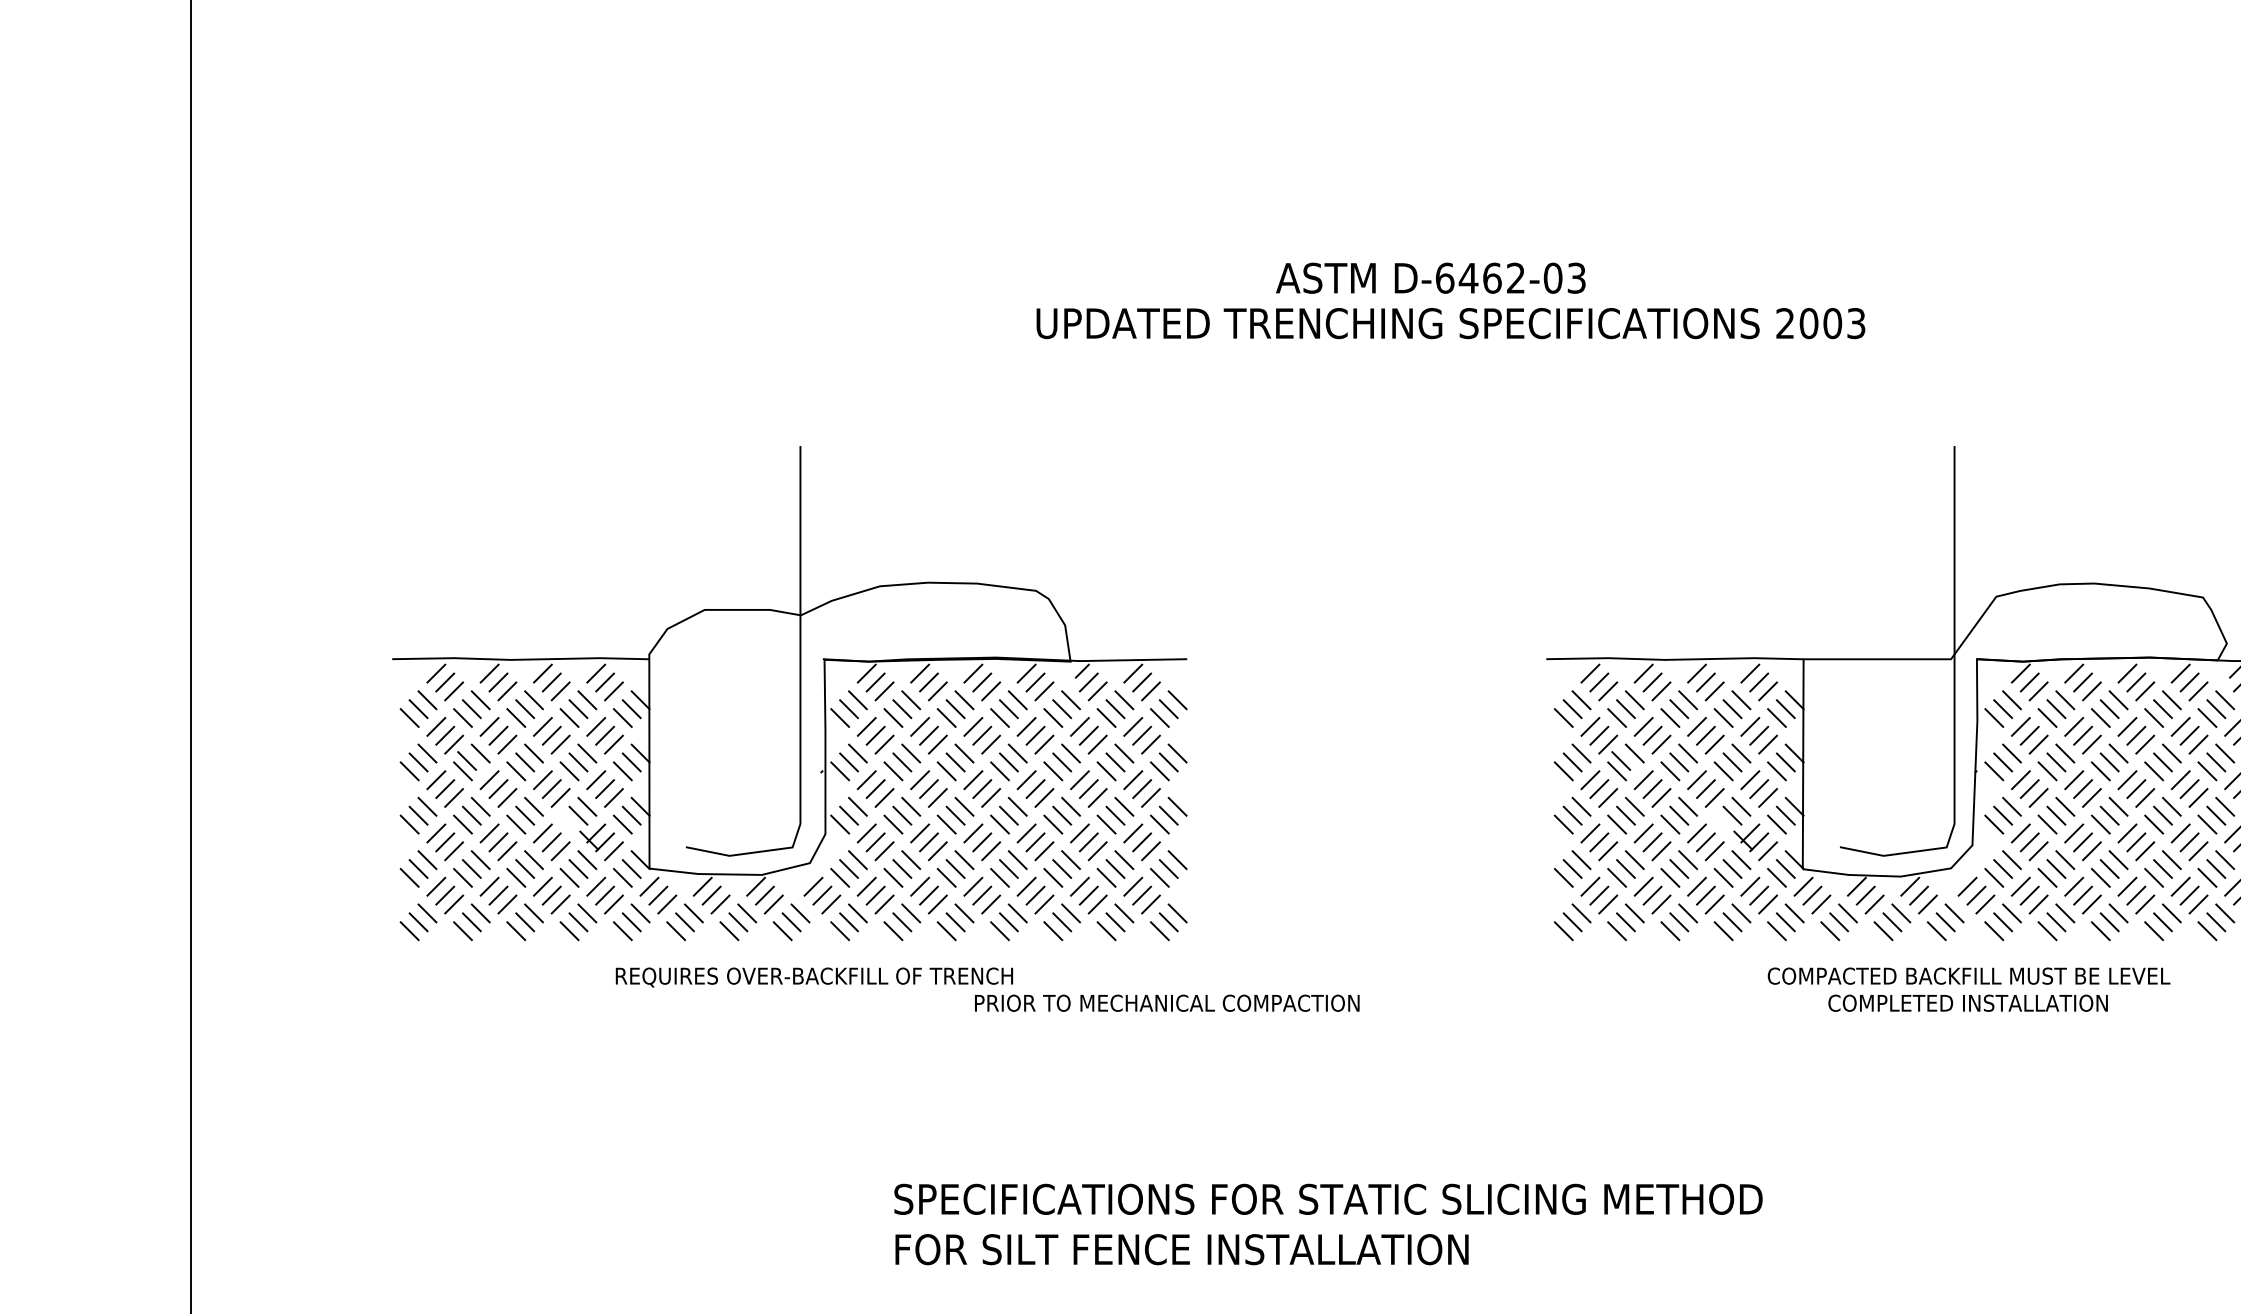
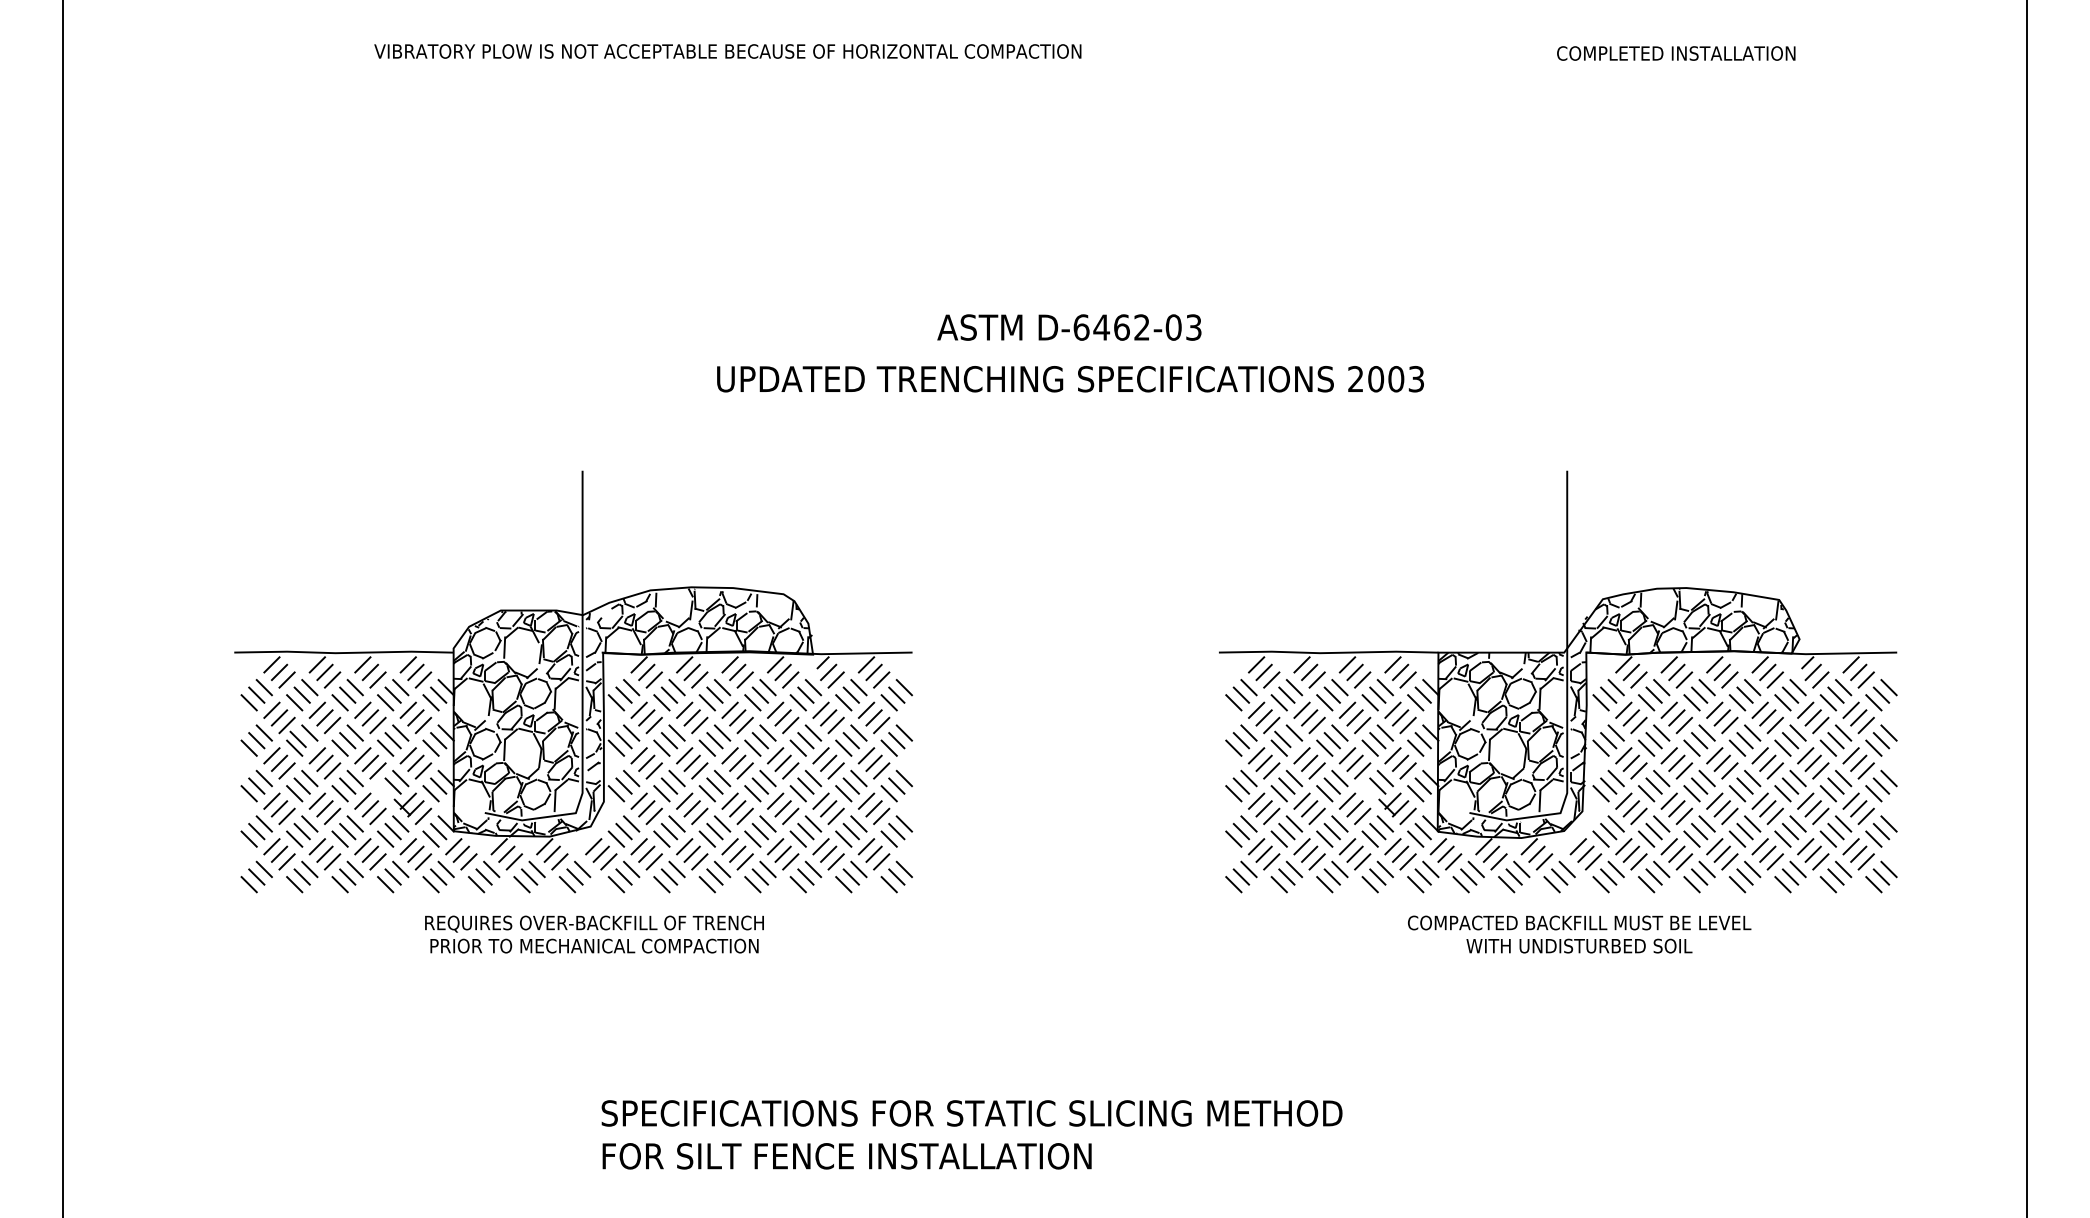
text: (1430, 278) -> (1069, 327), moved
text: (1450, 323) -> (1070, 379), moved
hatch: (858, 729) -> (632, 712), added
hatch: (2013, 729) -> (1617, 712), added
text: (1167, 1002) -> (594, 945), moved
text: (1967, 1002) -> (1578, 945), COMPLETED INSTALLATION -> WITH UNDISTURBED SOIL
text: (1327, 1199) -> (971, 1113), moved
text: (1181, 1249) -> (846, 1156), moved

